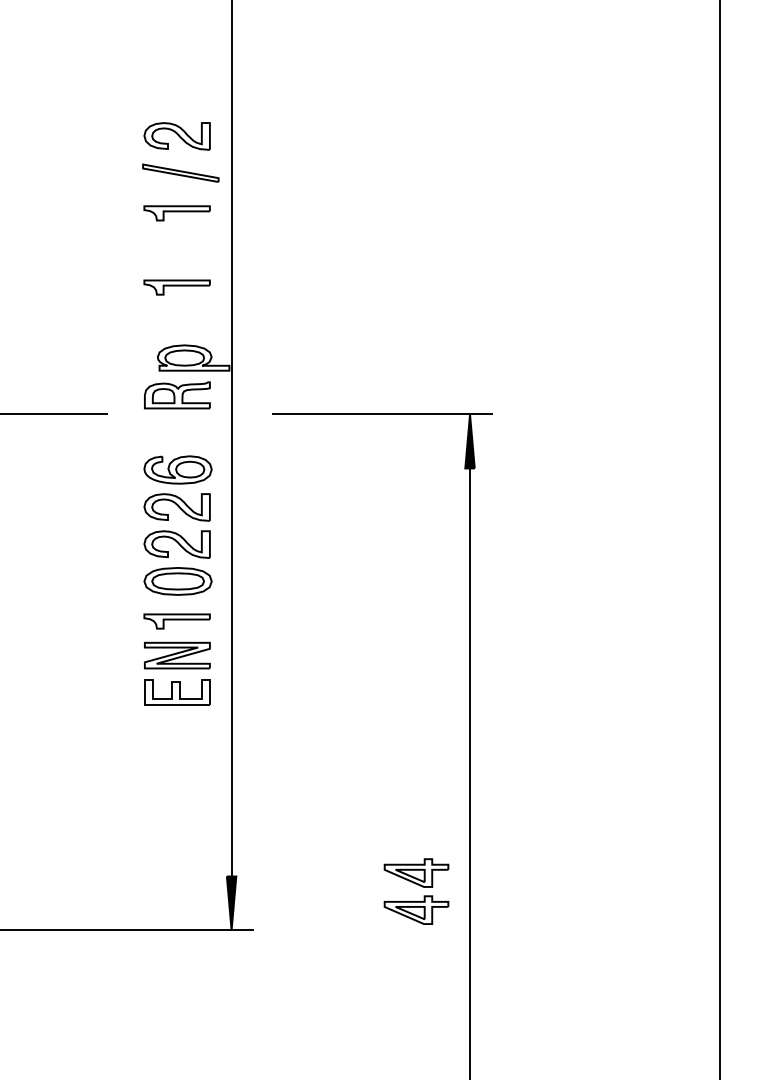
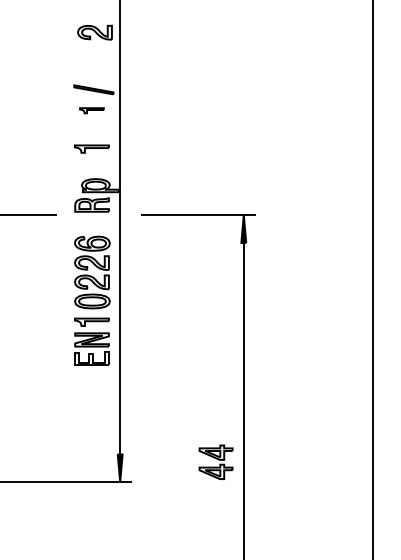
part: (176, 135) -> (94, 32), moved
part: (176, 213) -> (91, 110), size x0.7

